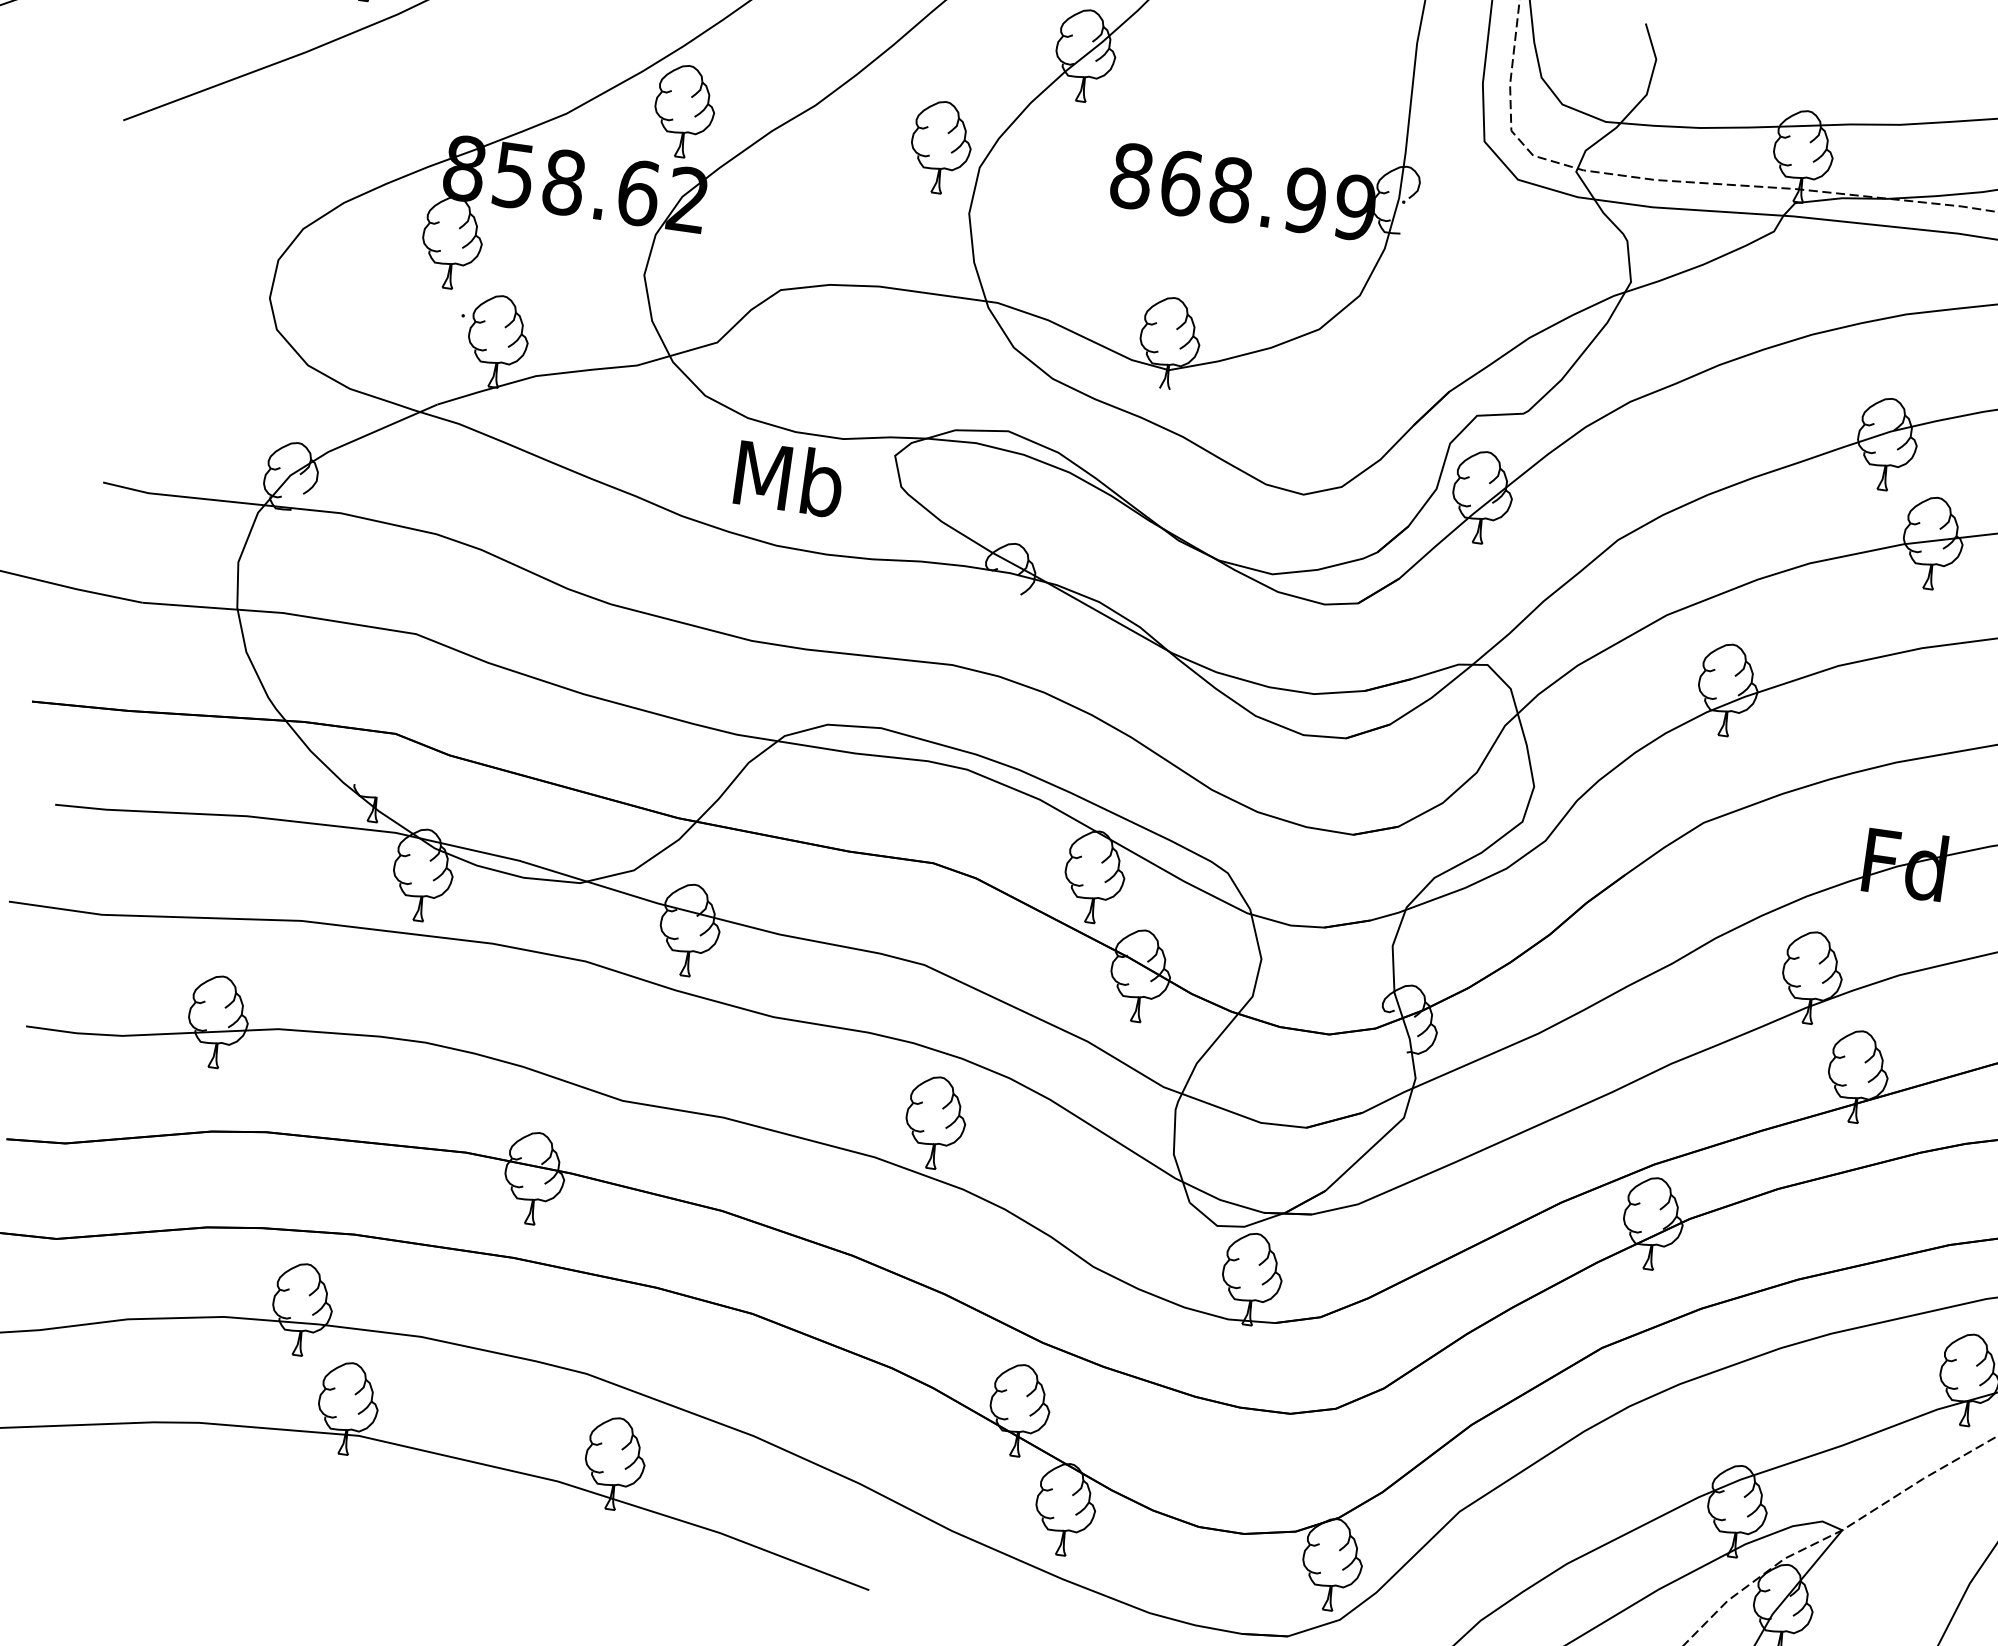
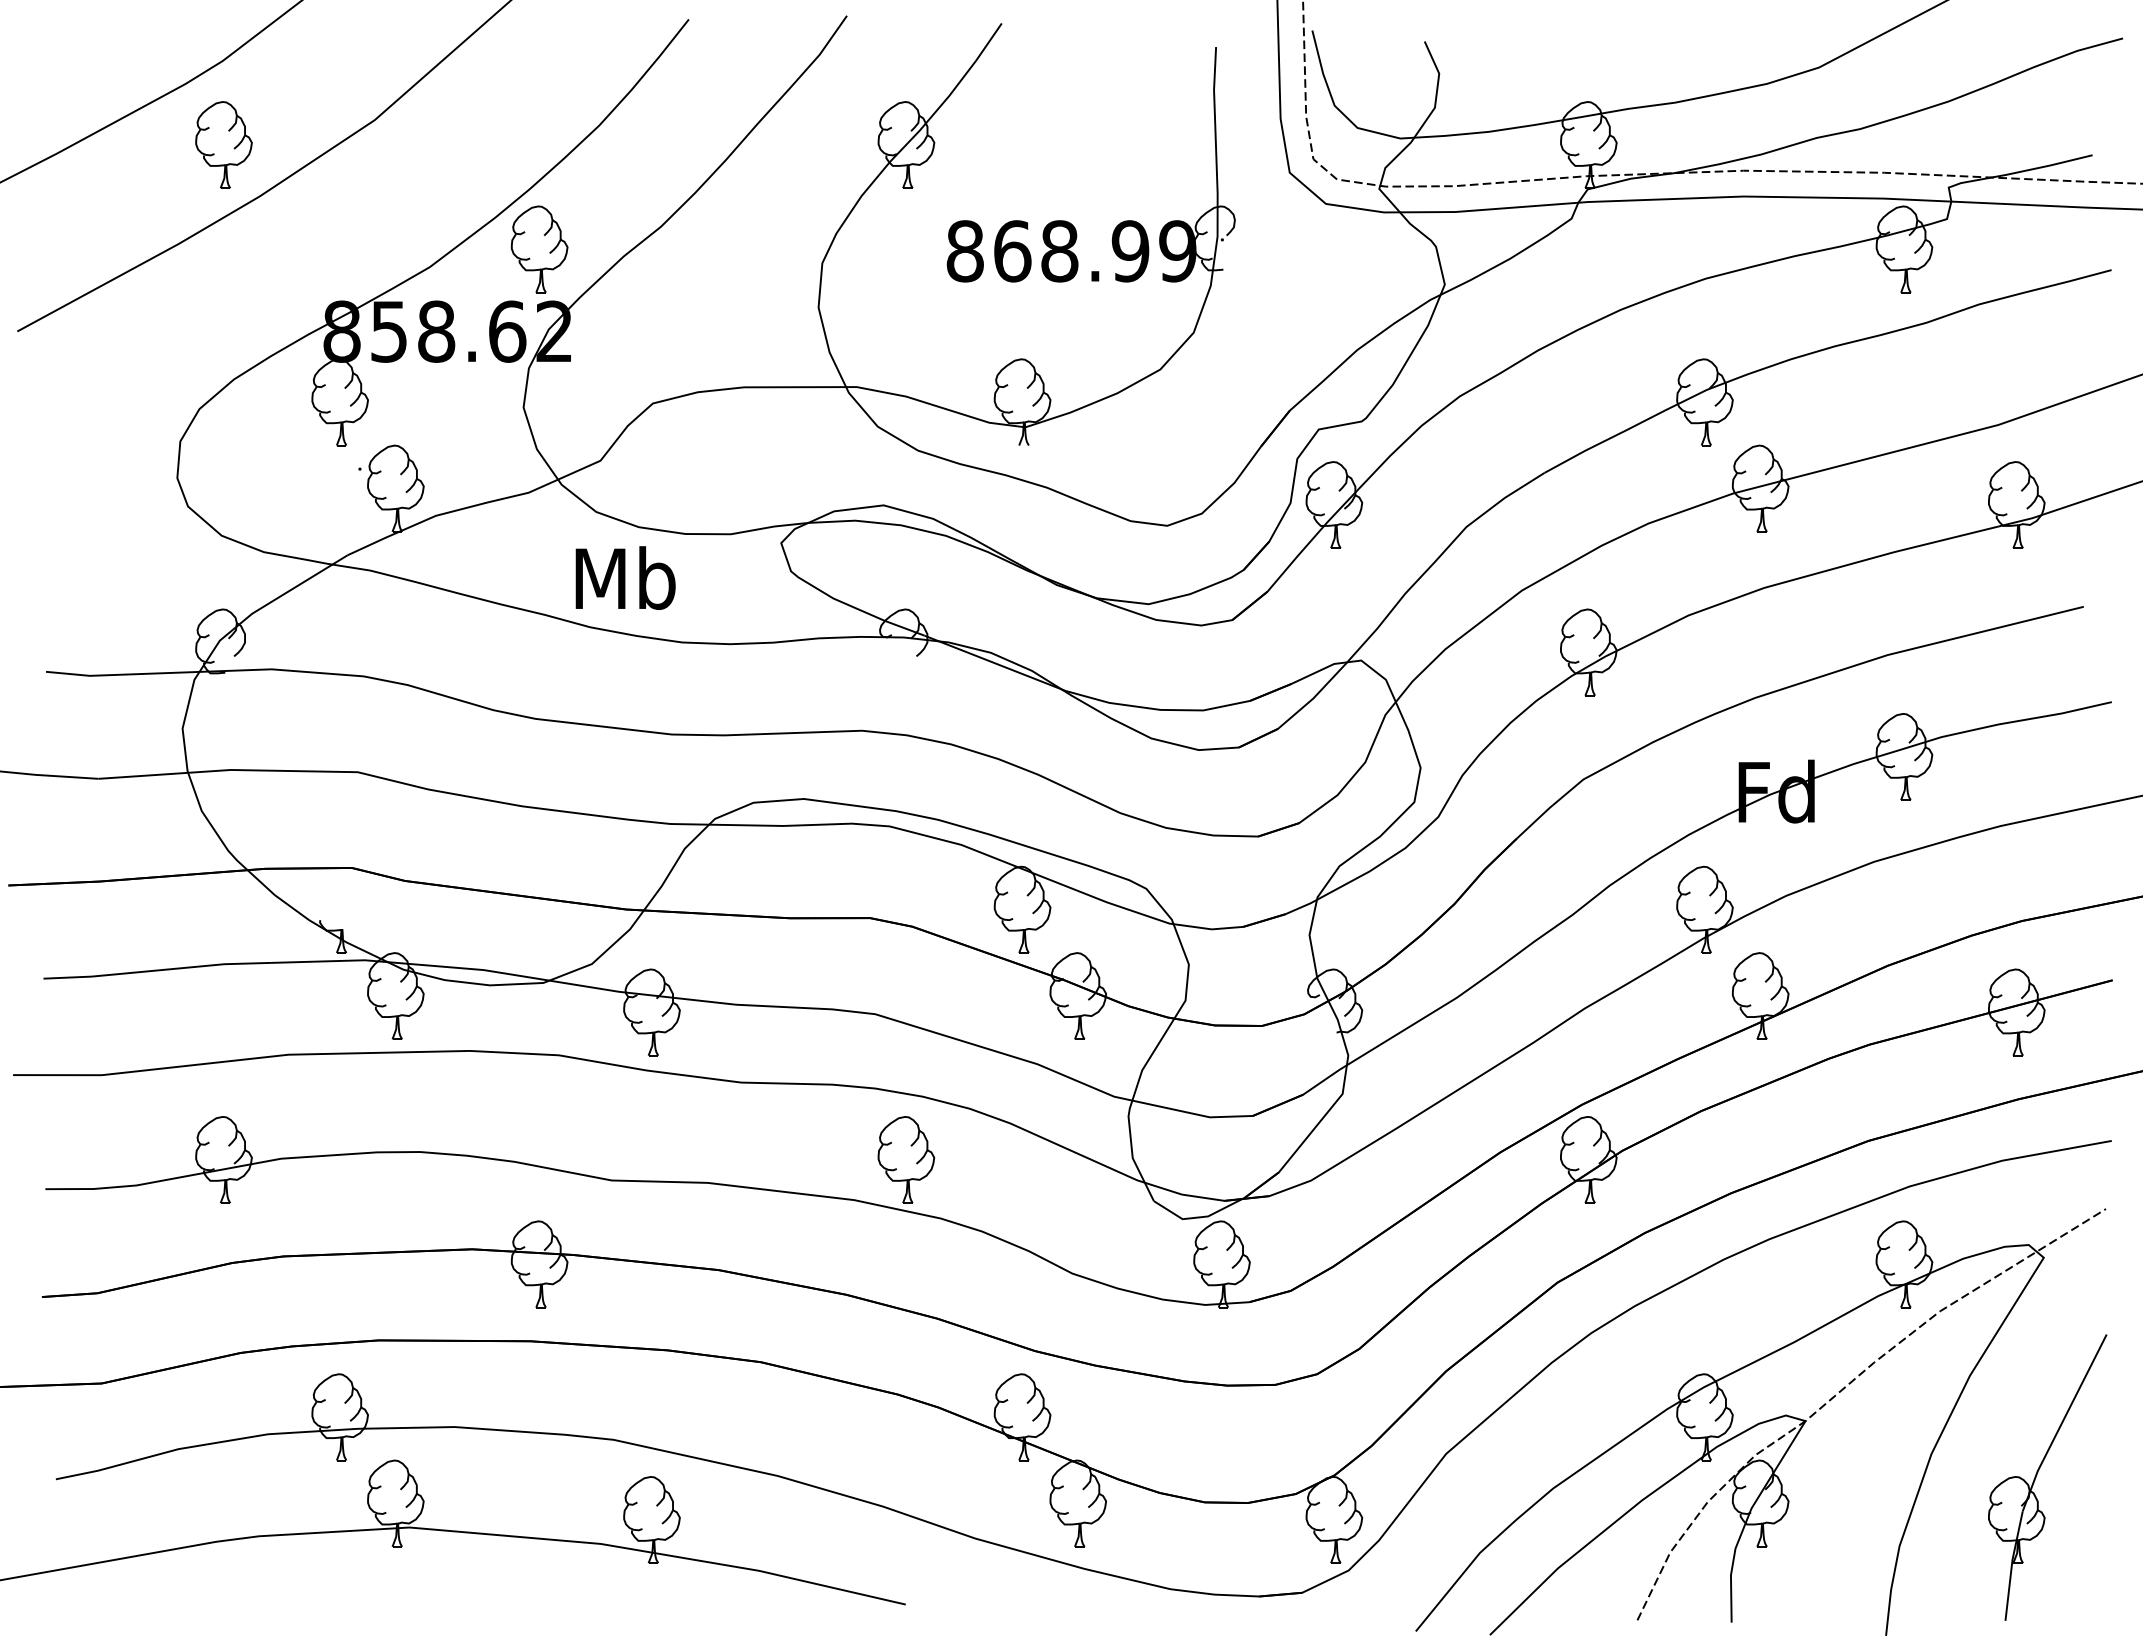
part: (940, 147) -> (783, 249), removed
text: (789, 477) -> (625, 577), moved

